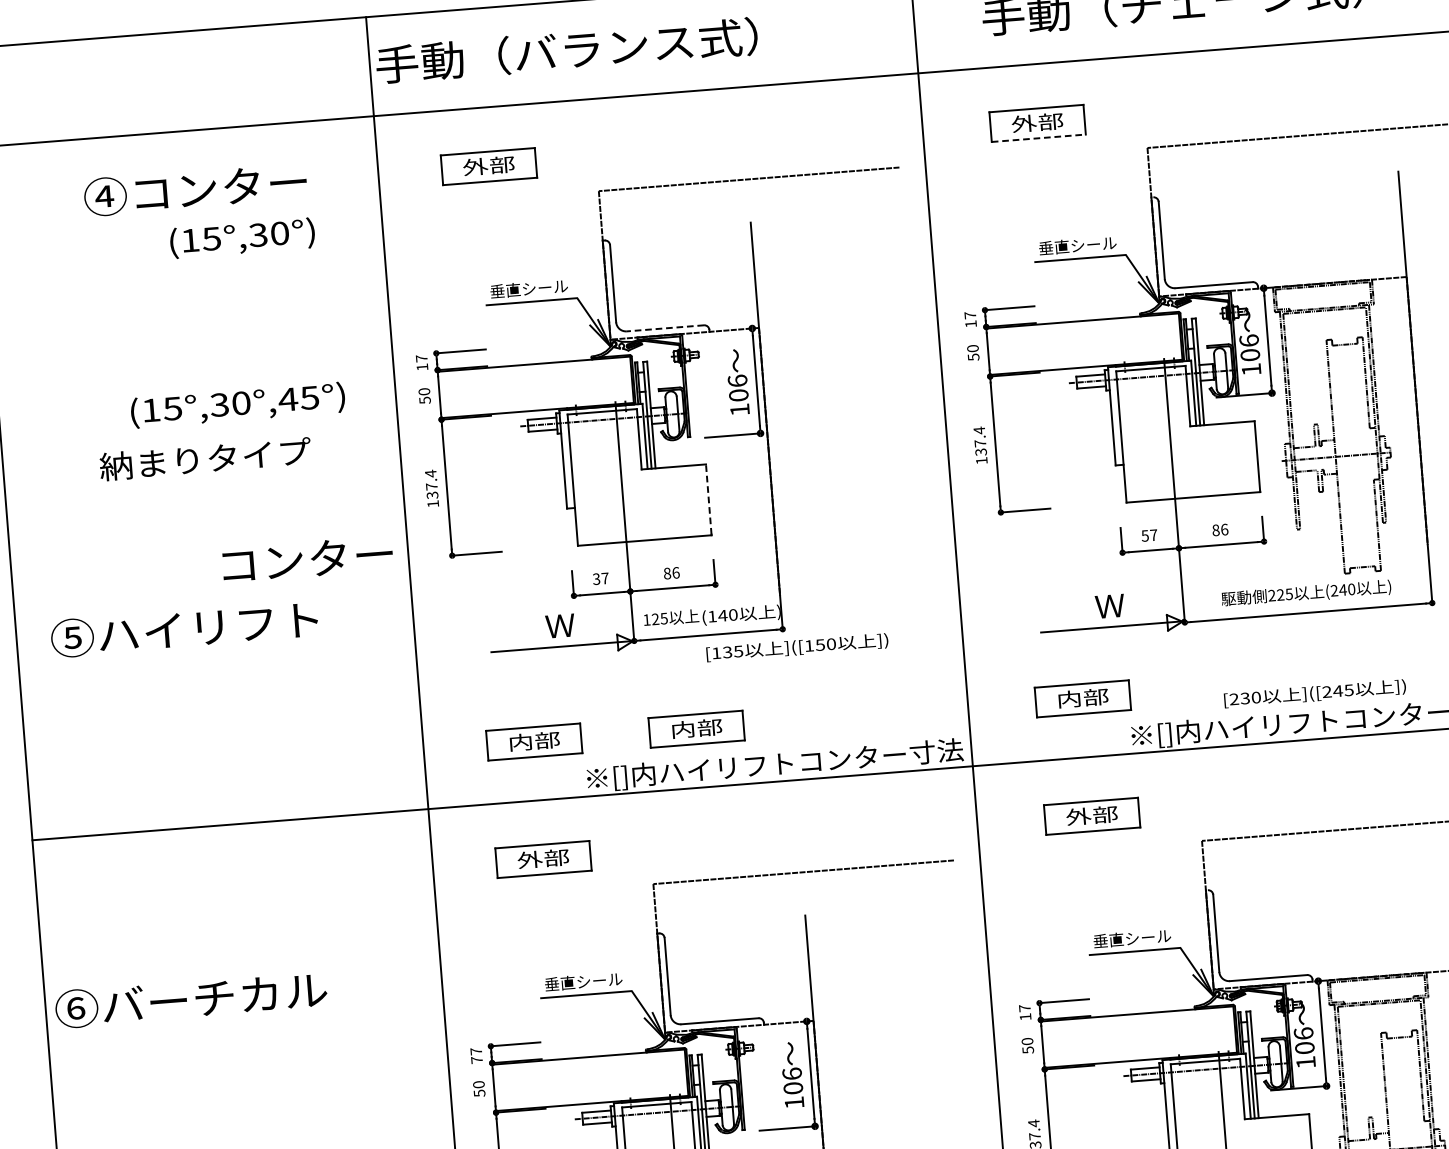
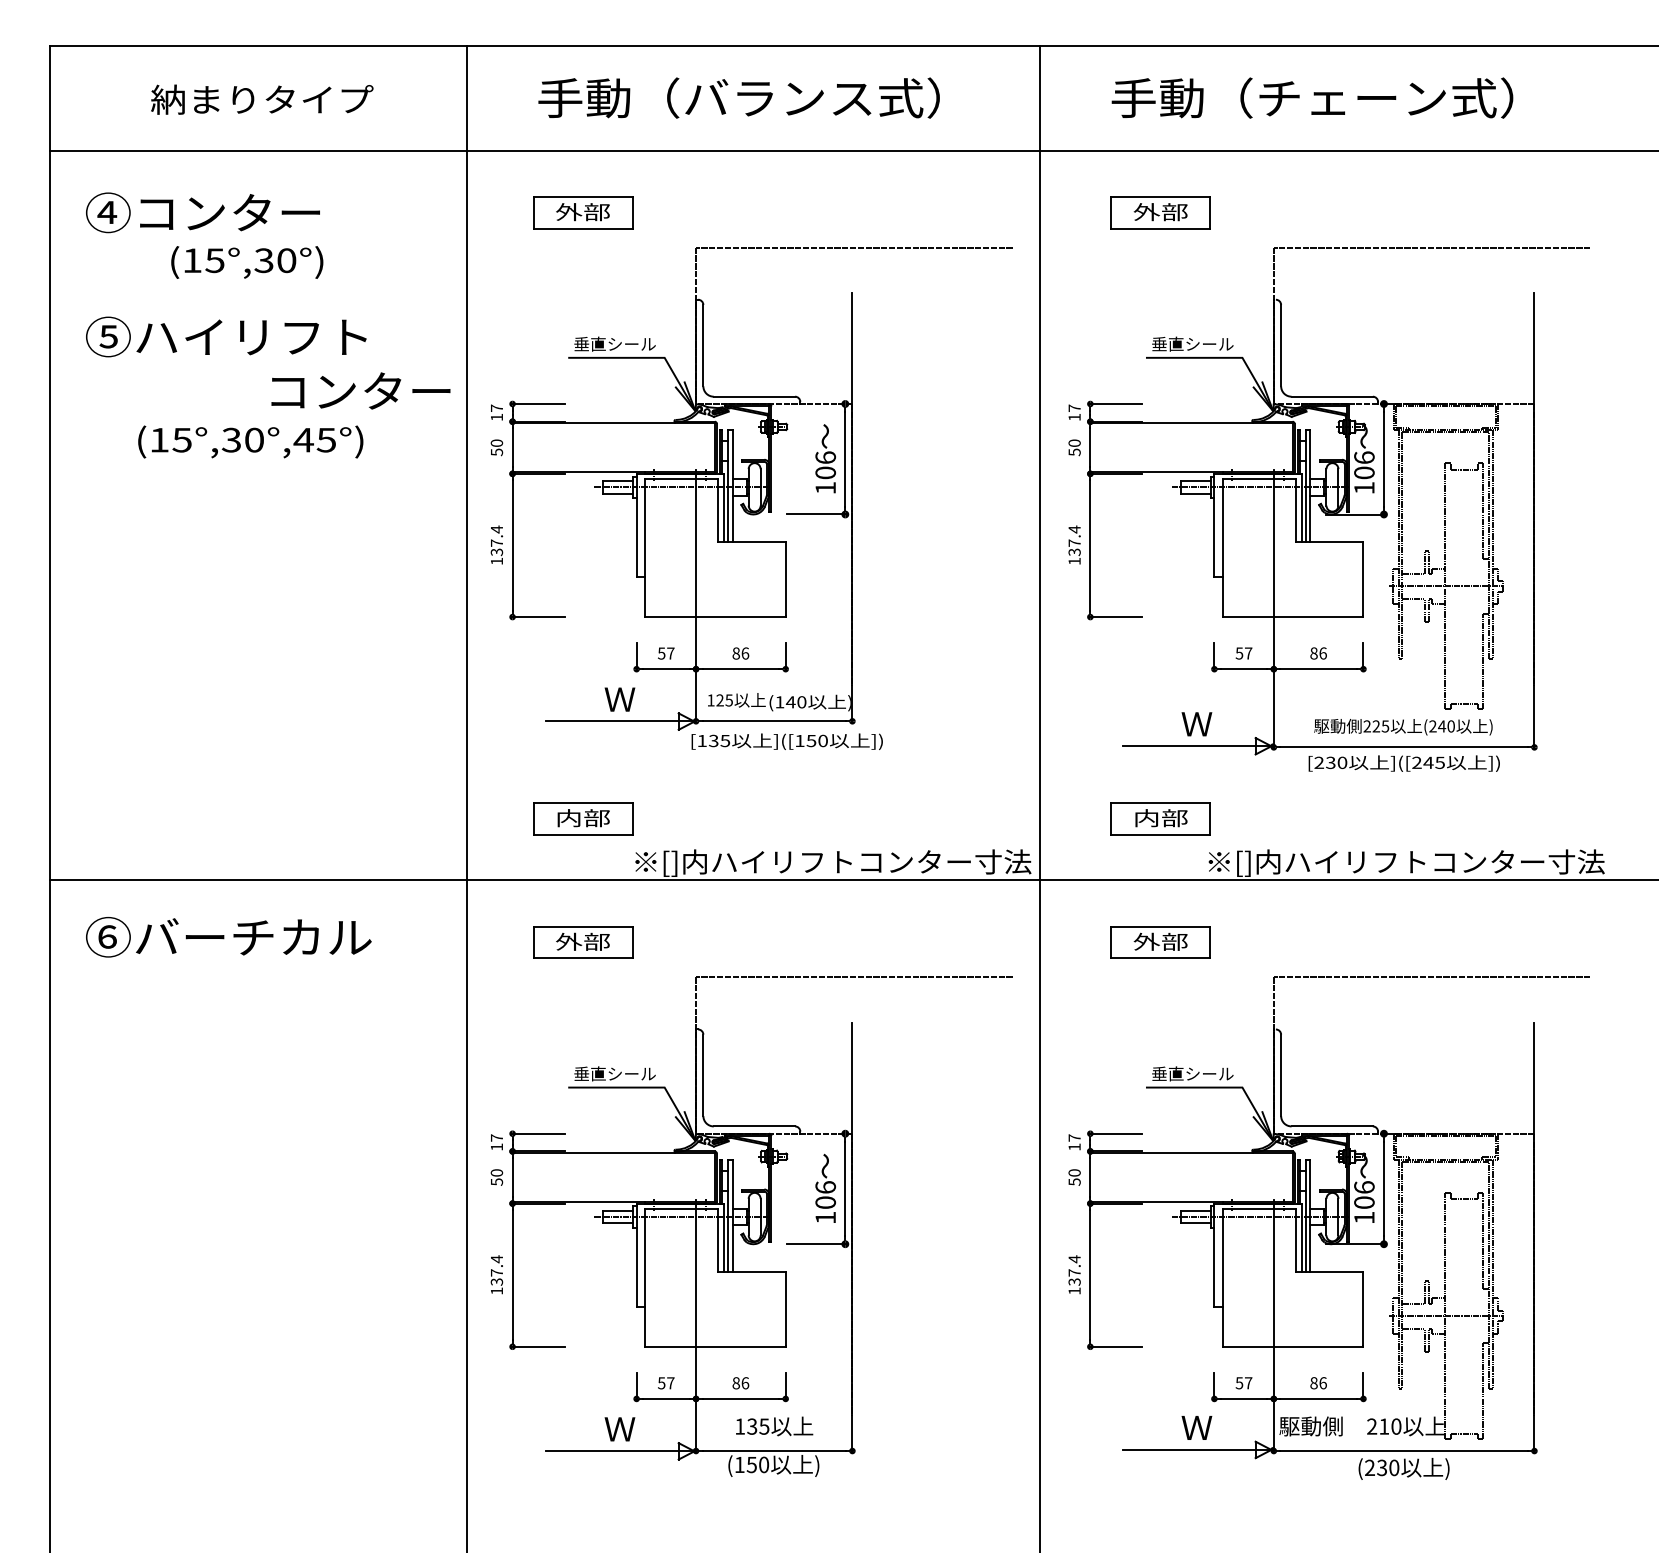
text: (566, 50) -> (738, 97), moved
line: (1038, 138) -> (1160, 228), dashed -> solid
text: (194, 189) -> (202, 212), moved
text: (242, 238) -> (247, 262), moved
line: (665, 328) -> (754, 396), dashed -> solid
text: (237, 404) -> (250, 441), moved
text: (205, 458) -> (262, 99), moved
line: (708, 499) -> (785, 579), dashed -> solid
text: (307, 558) -> (360, 390), moved
text: (596, 579) -> (661, 653), 37 -> 57
text: (184, 628) -> (226, 336), moved
text: (796, 647) -> (786, 741), moved
text: (1314, 693) -> (1403, 763), moved
part: (697, 728) -> (754, 818), removed
text: (190, 999) -> (228, 937), moved
text: (476, 1059) -> (496, 1146), 77 -> 17

